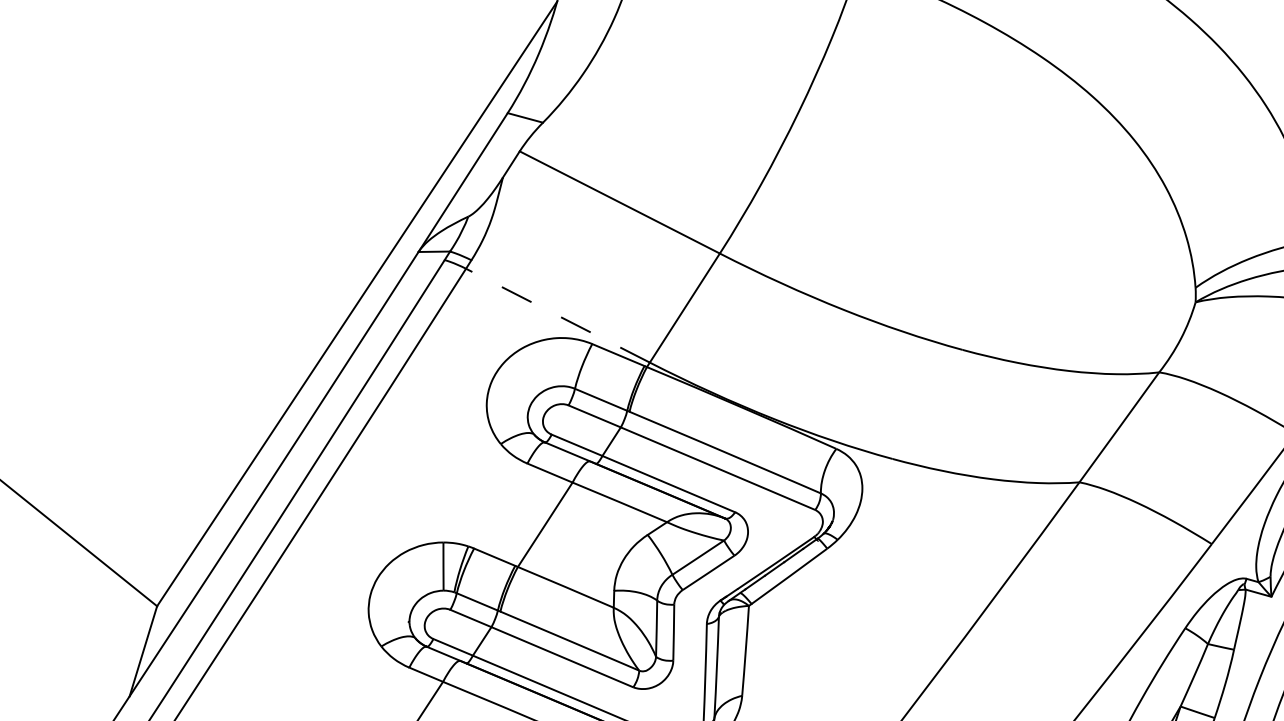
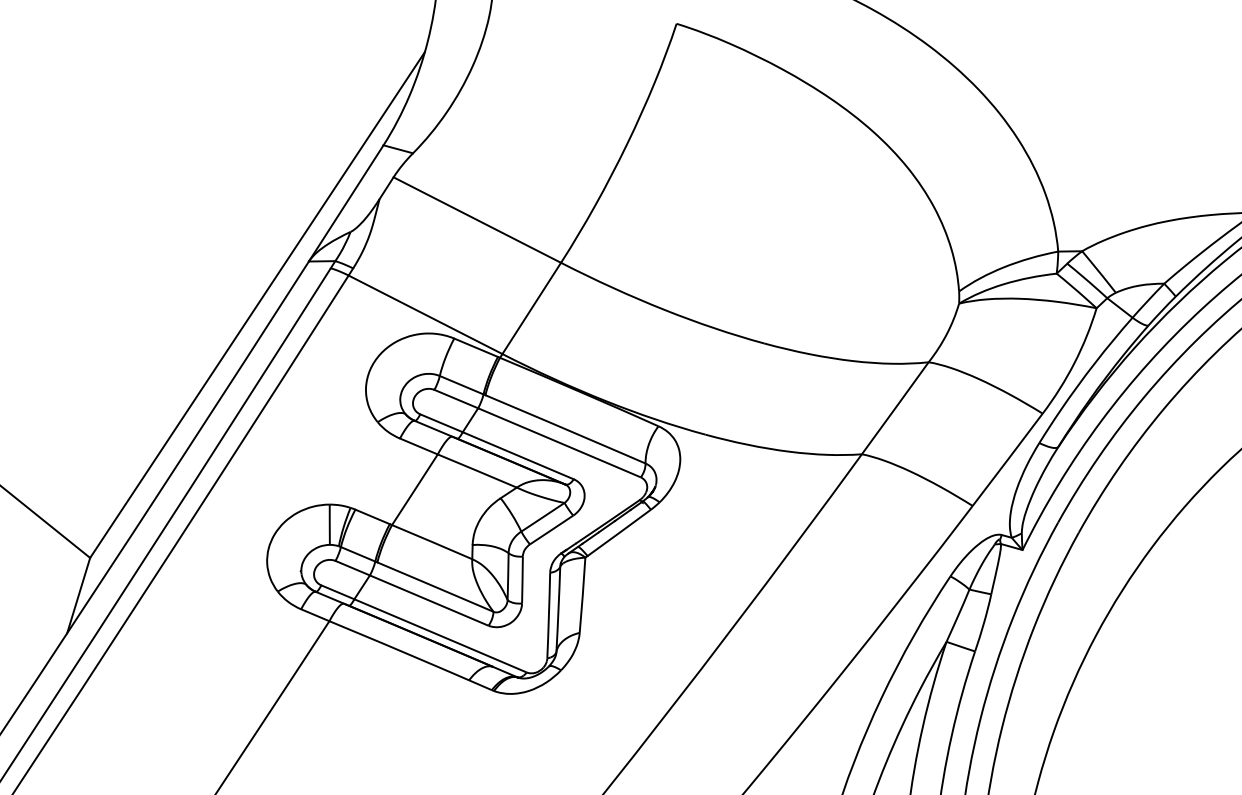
line: (557, 315) -> (425, 314), dashed -> solid

